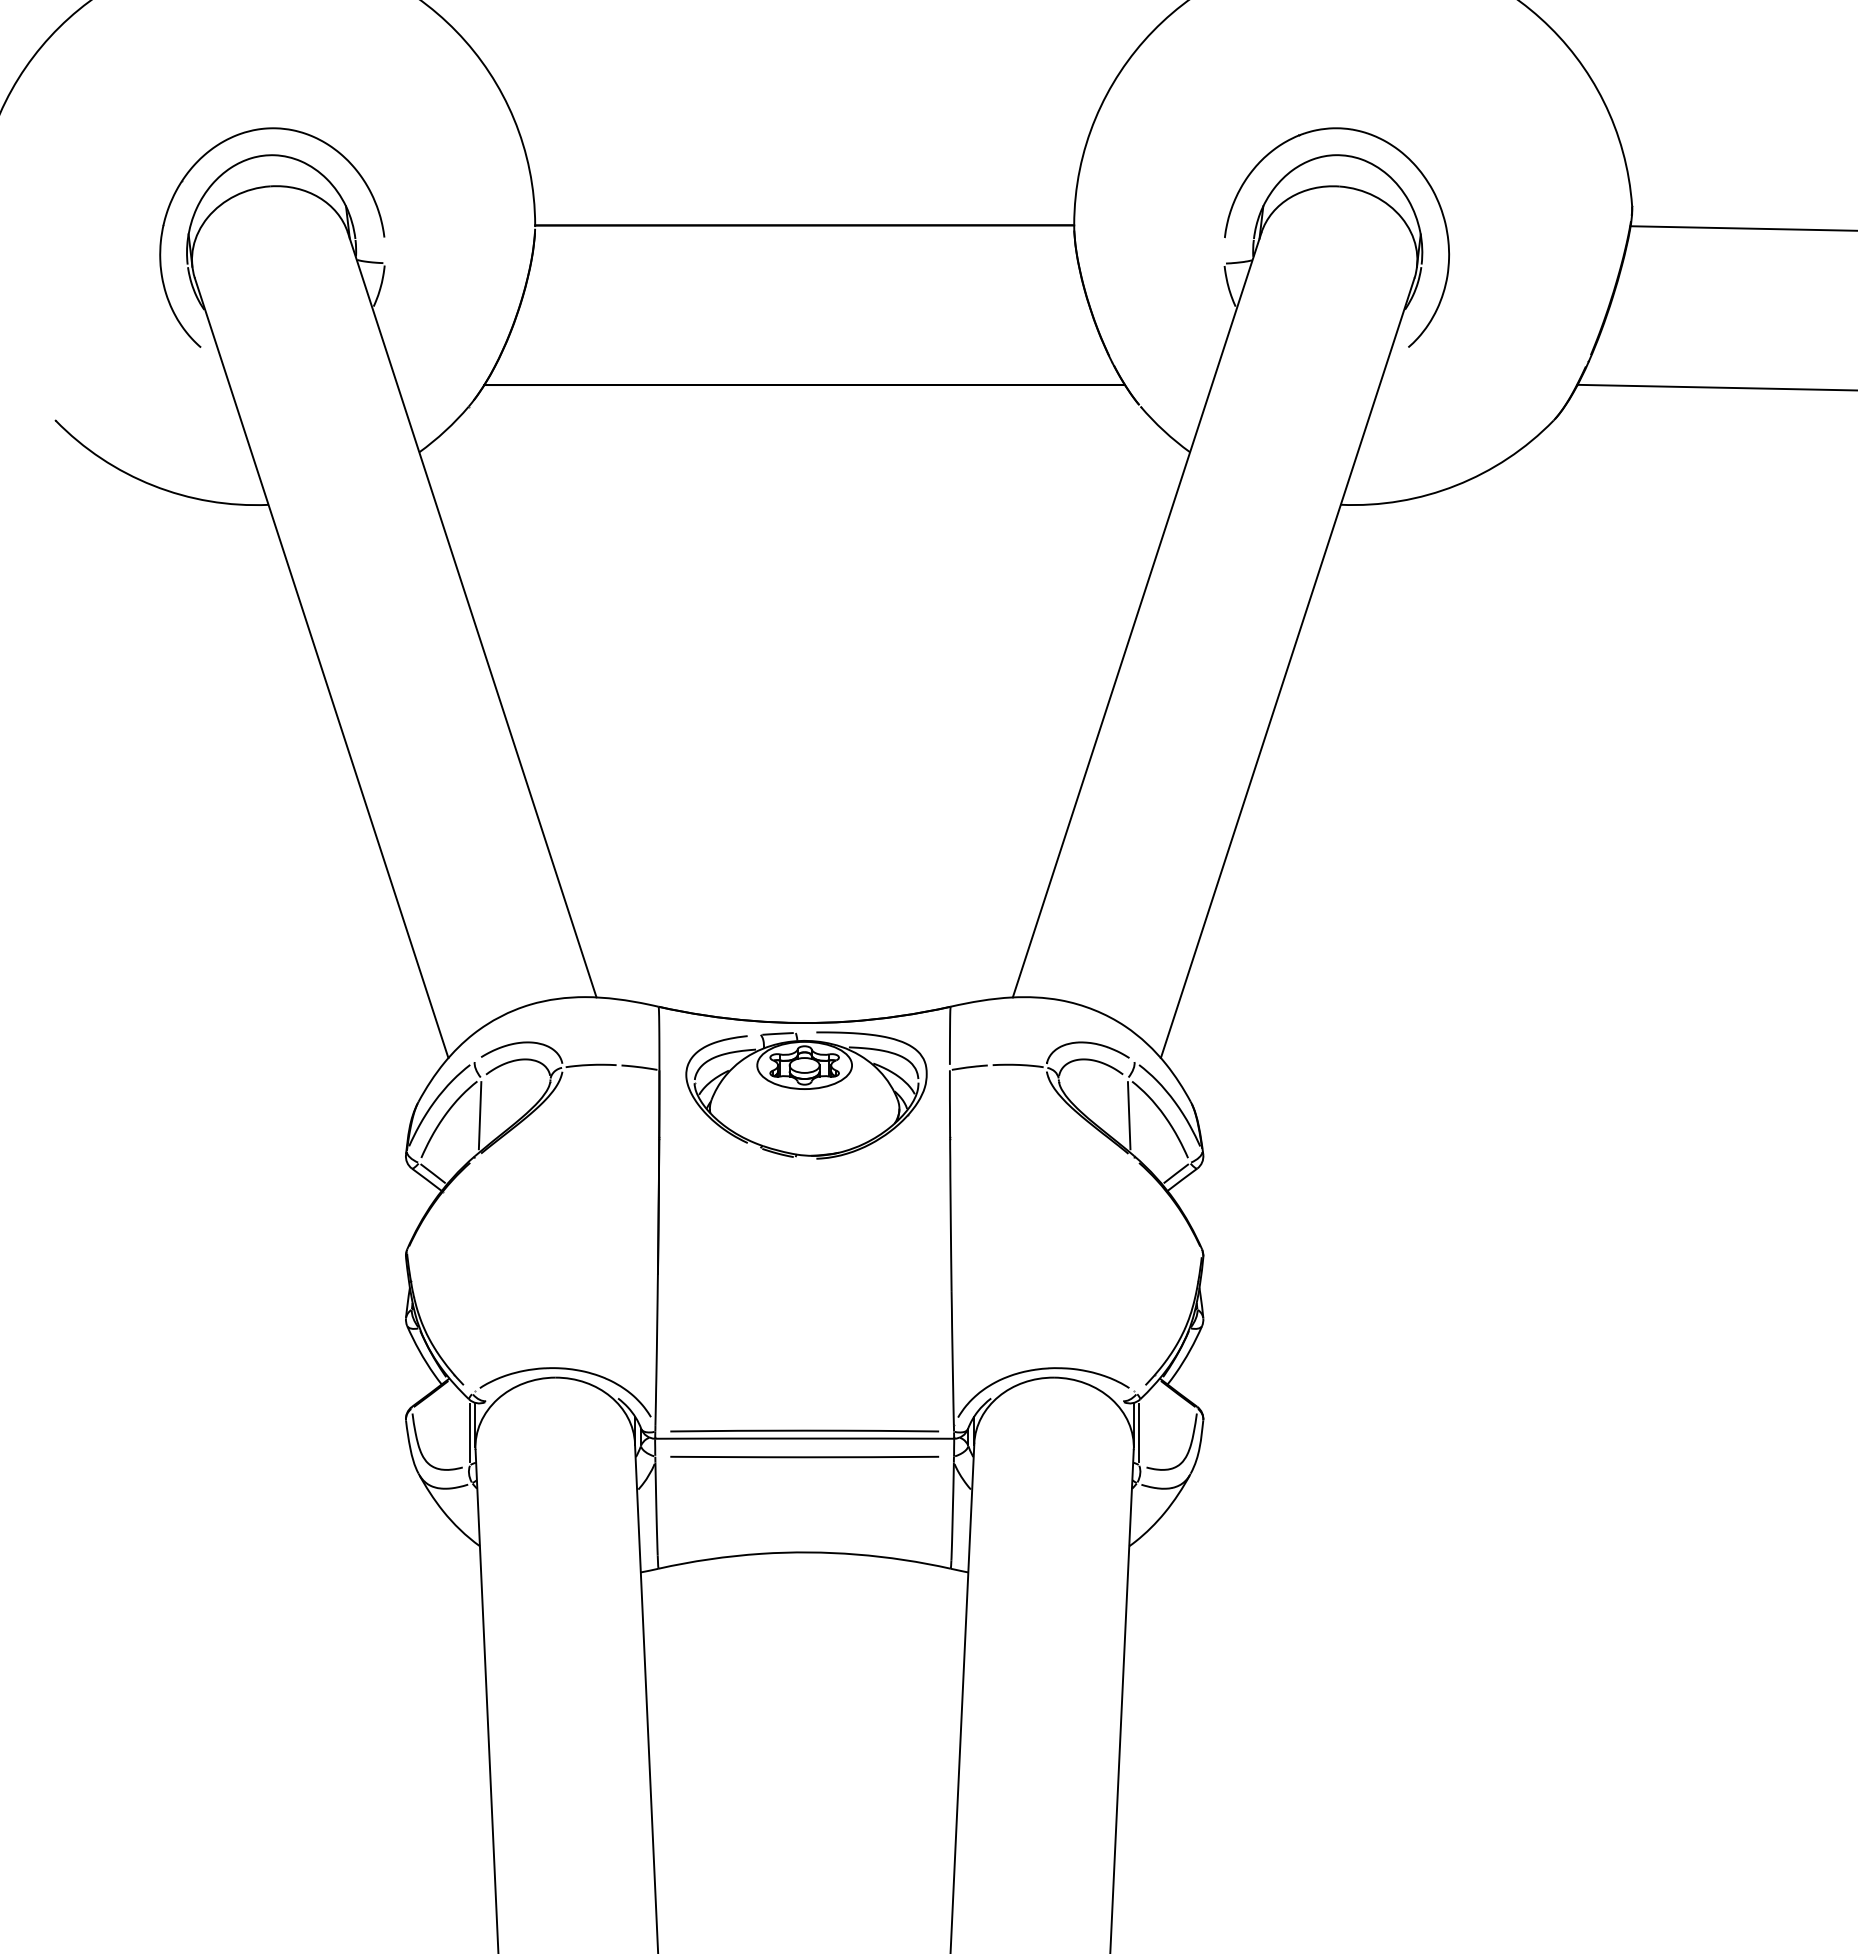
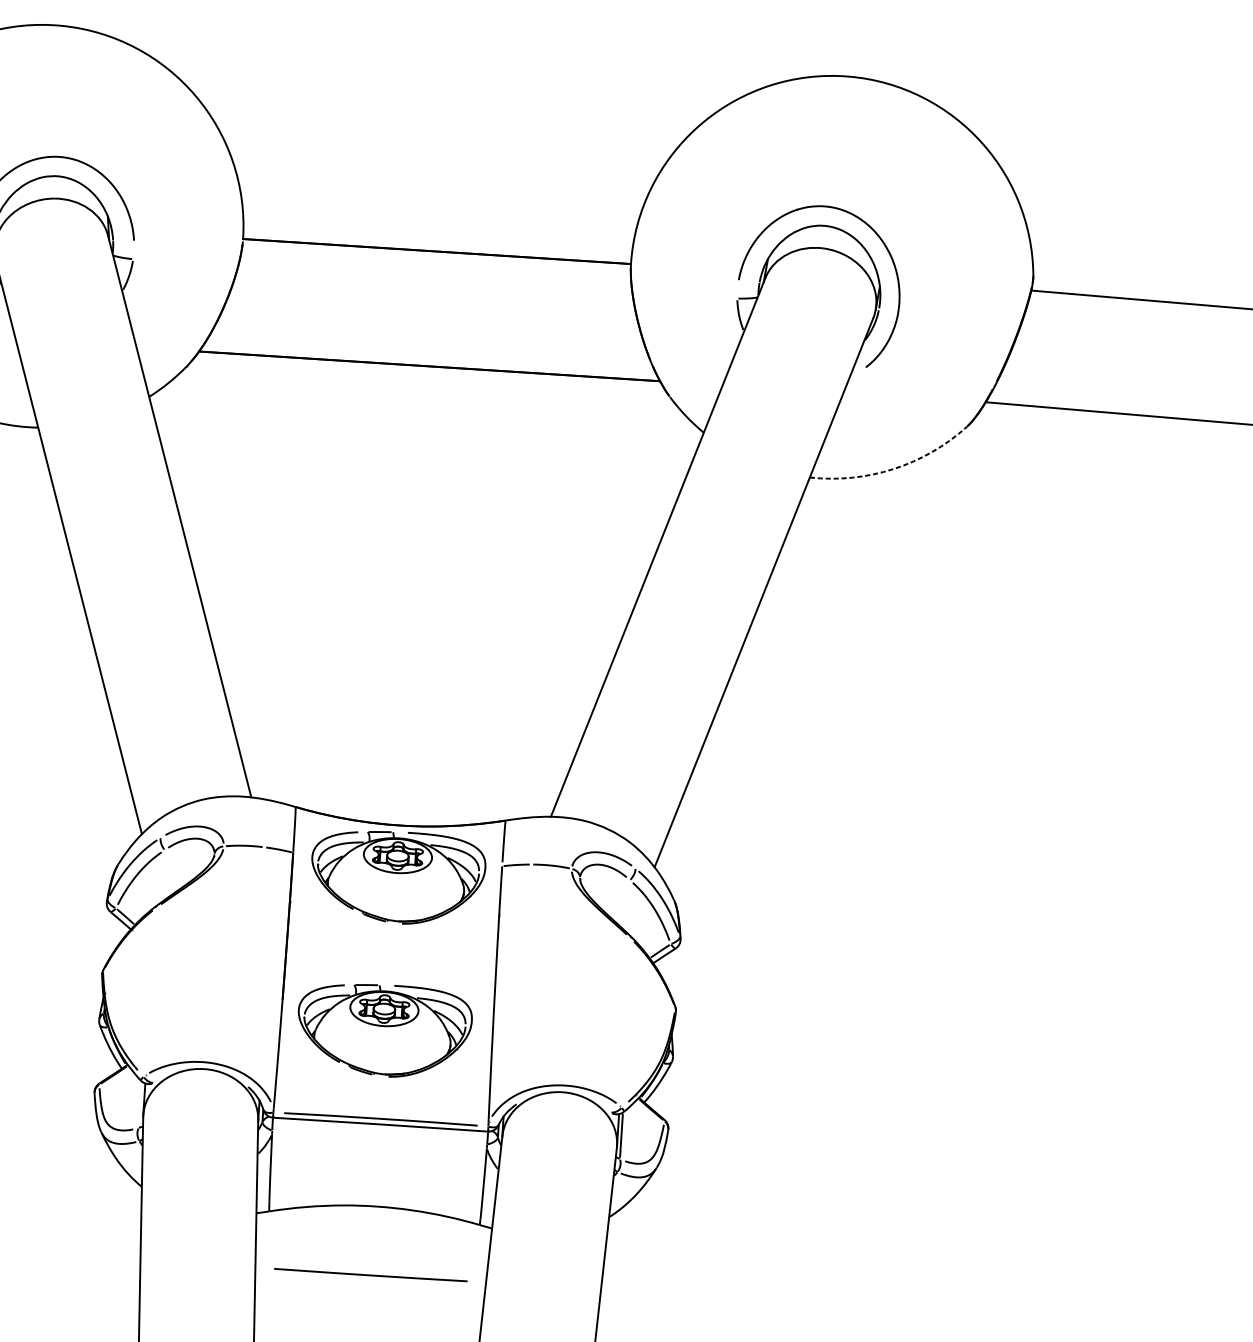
arc: (1456, 485) -> (893, 469), solid -> dashed
line: (479, 1115) -> (161, 876), removed
line: (1128, 1115) -> (628, 907), removed
part: (801, 1308) -> (384, 1030), added
line: (470, 1432) -> (140, 1104), removed
line: (804, 1456) -> (370, 1274), moved

